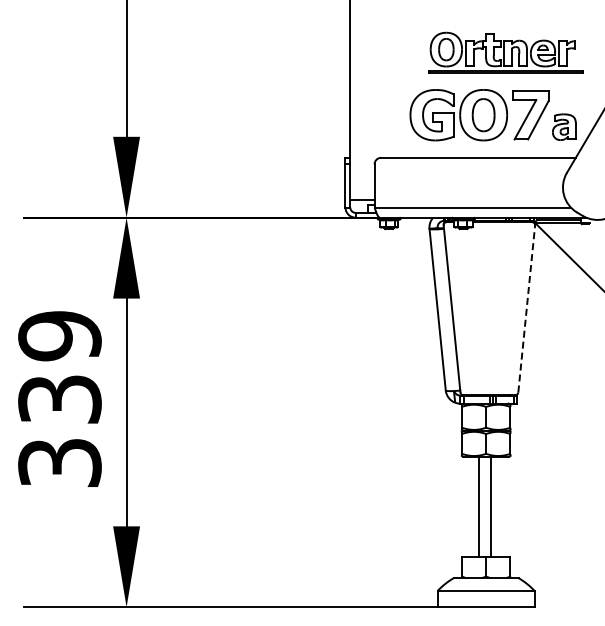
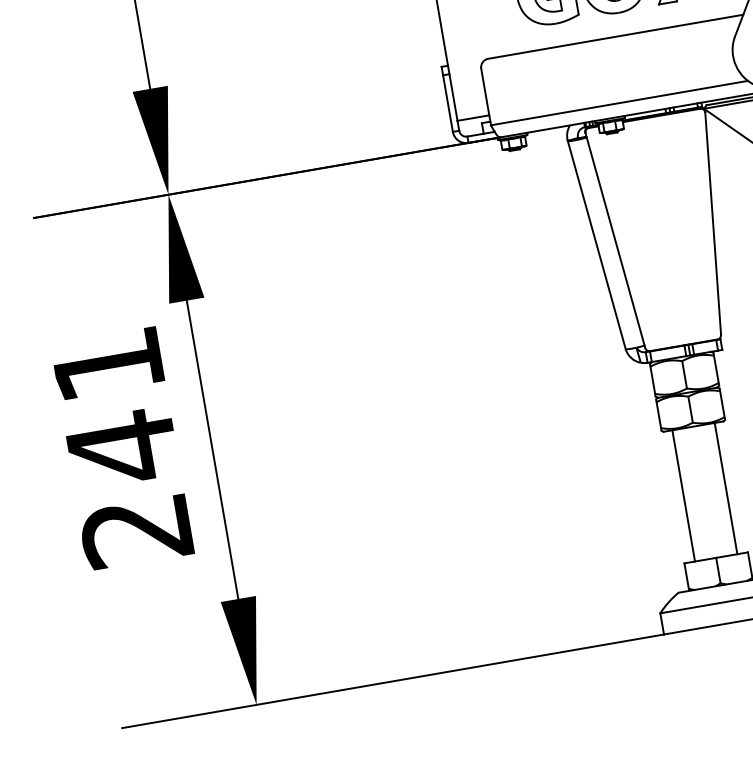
line: (526, 309) -> (713, 224), dashed -> solid
text: (59, 399) -> (121, 448), 339 -> 241
line: (479, 506) -> (726, 487), moved
line: (491, 506) -> (684, 495), moved

